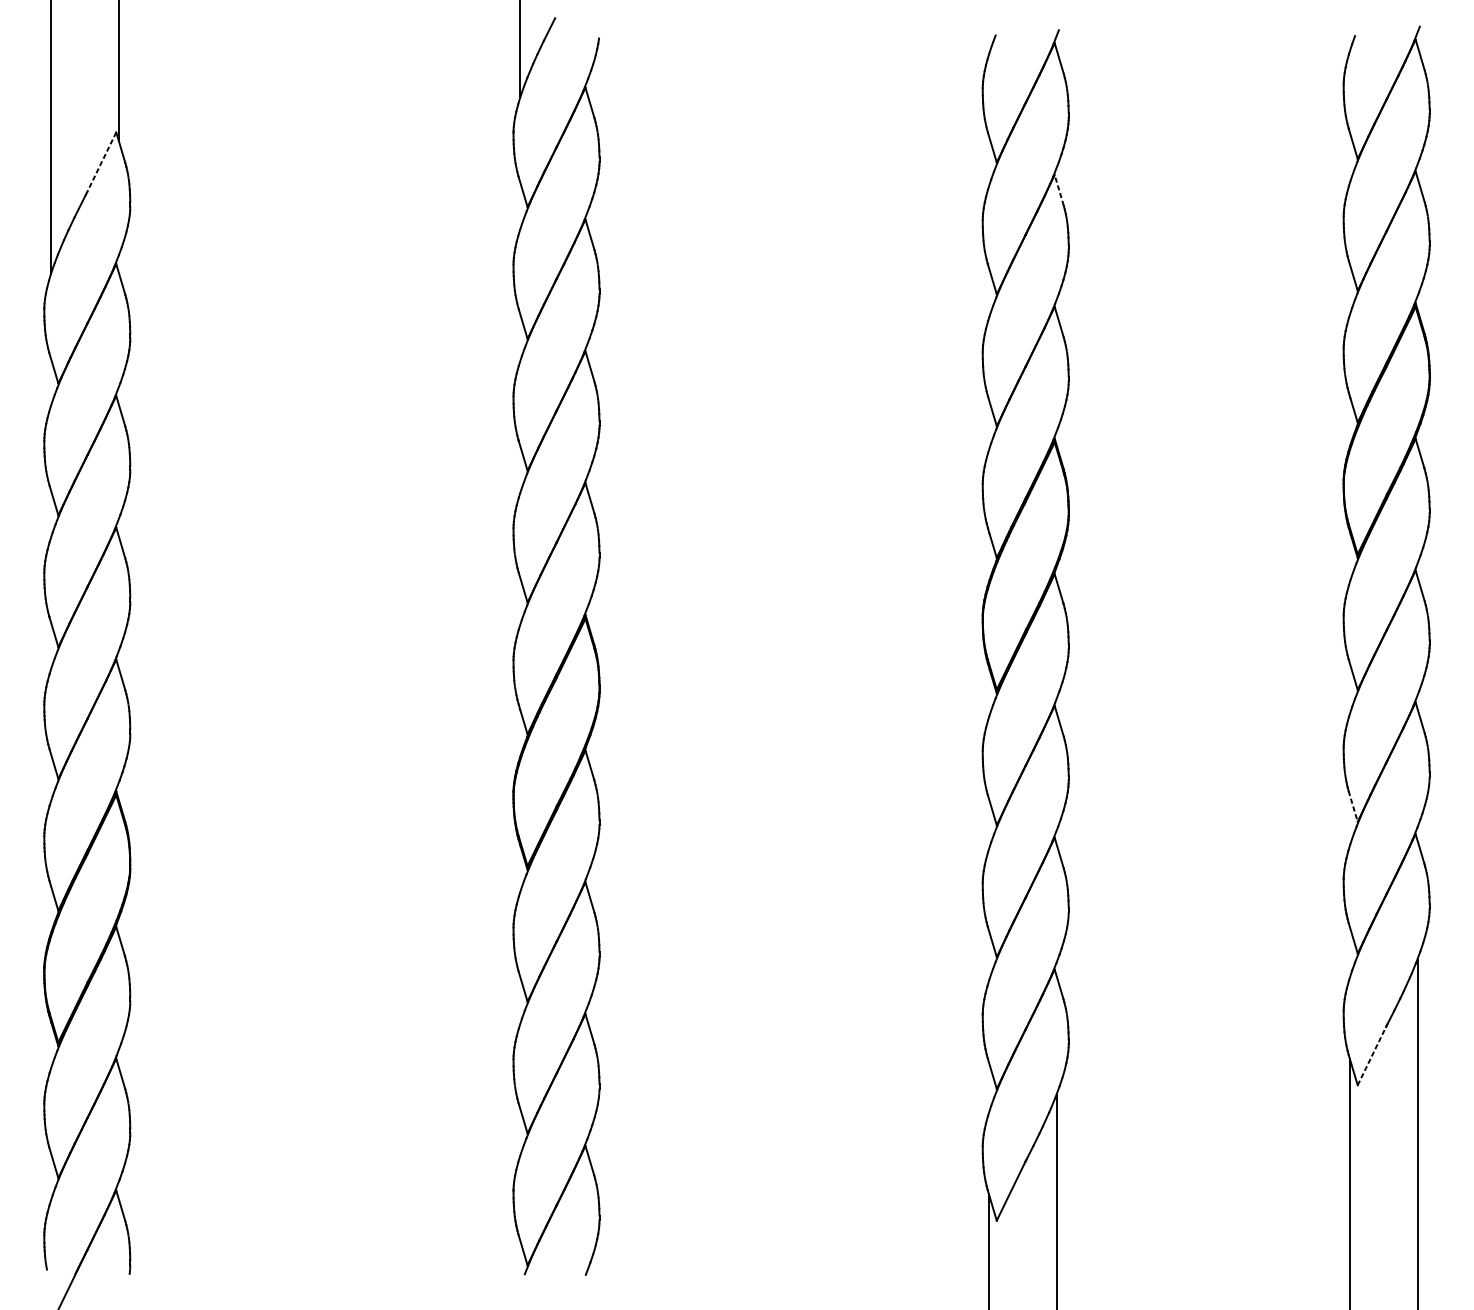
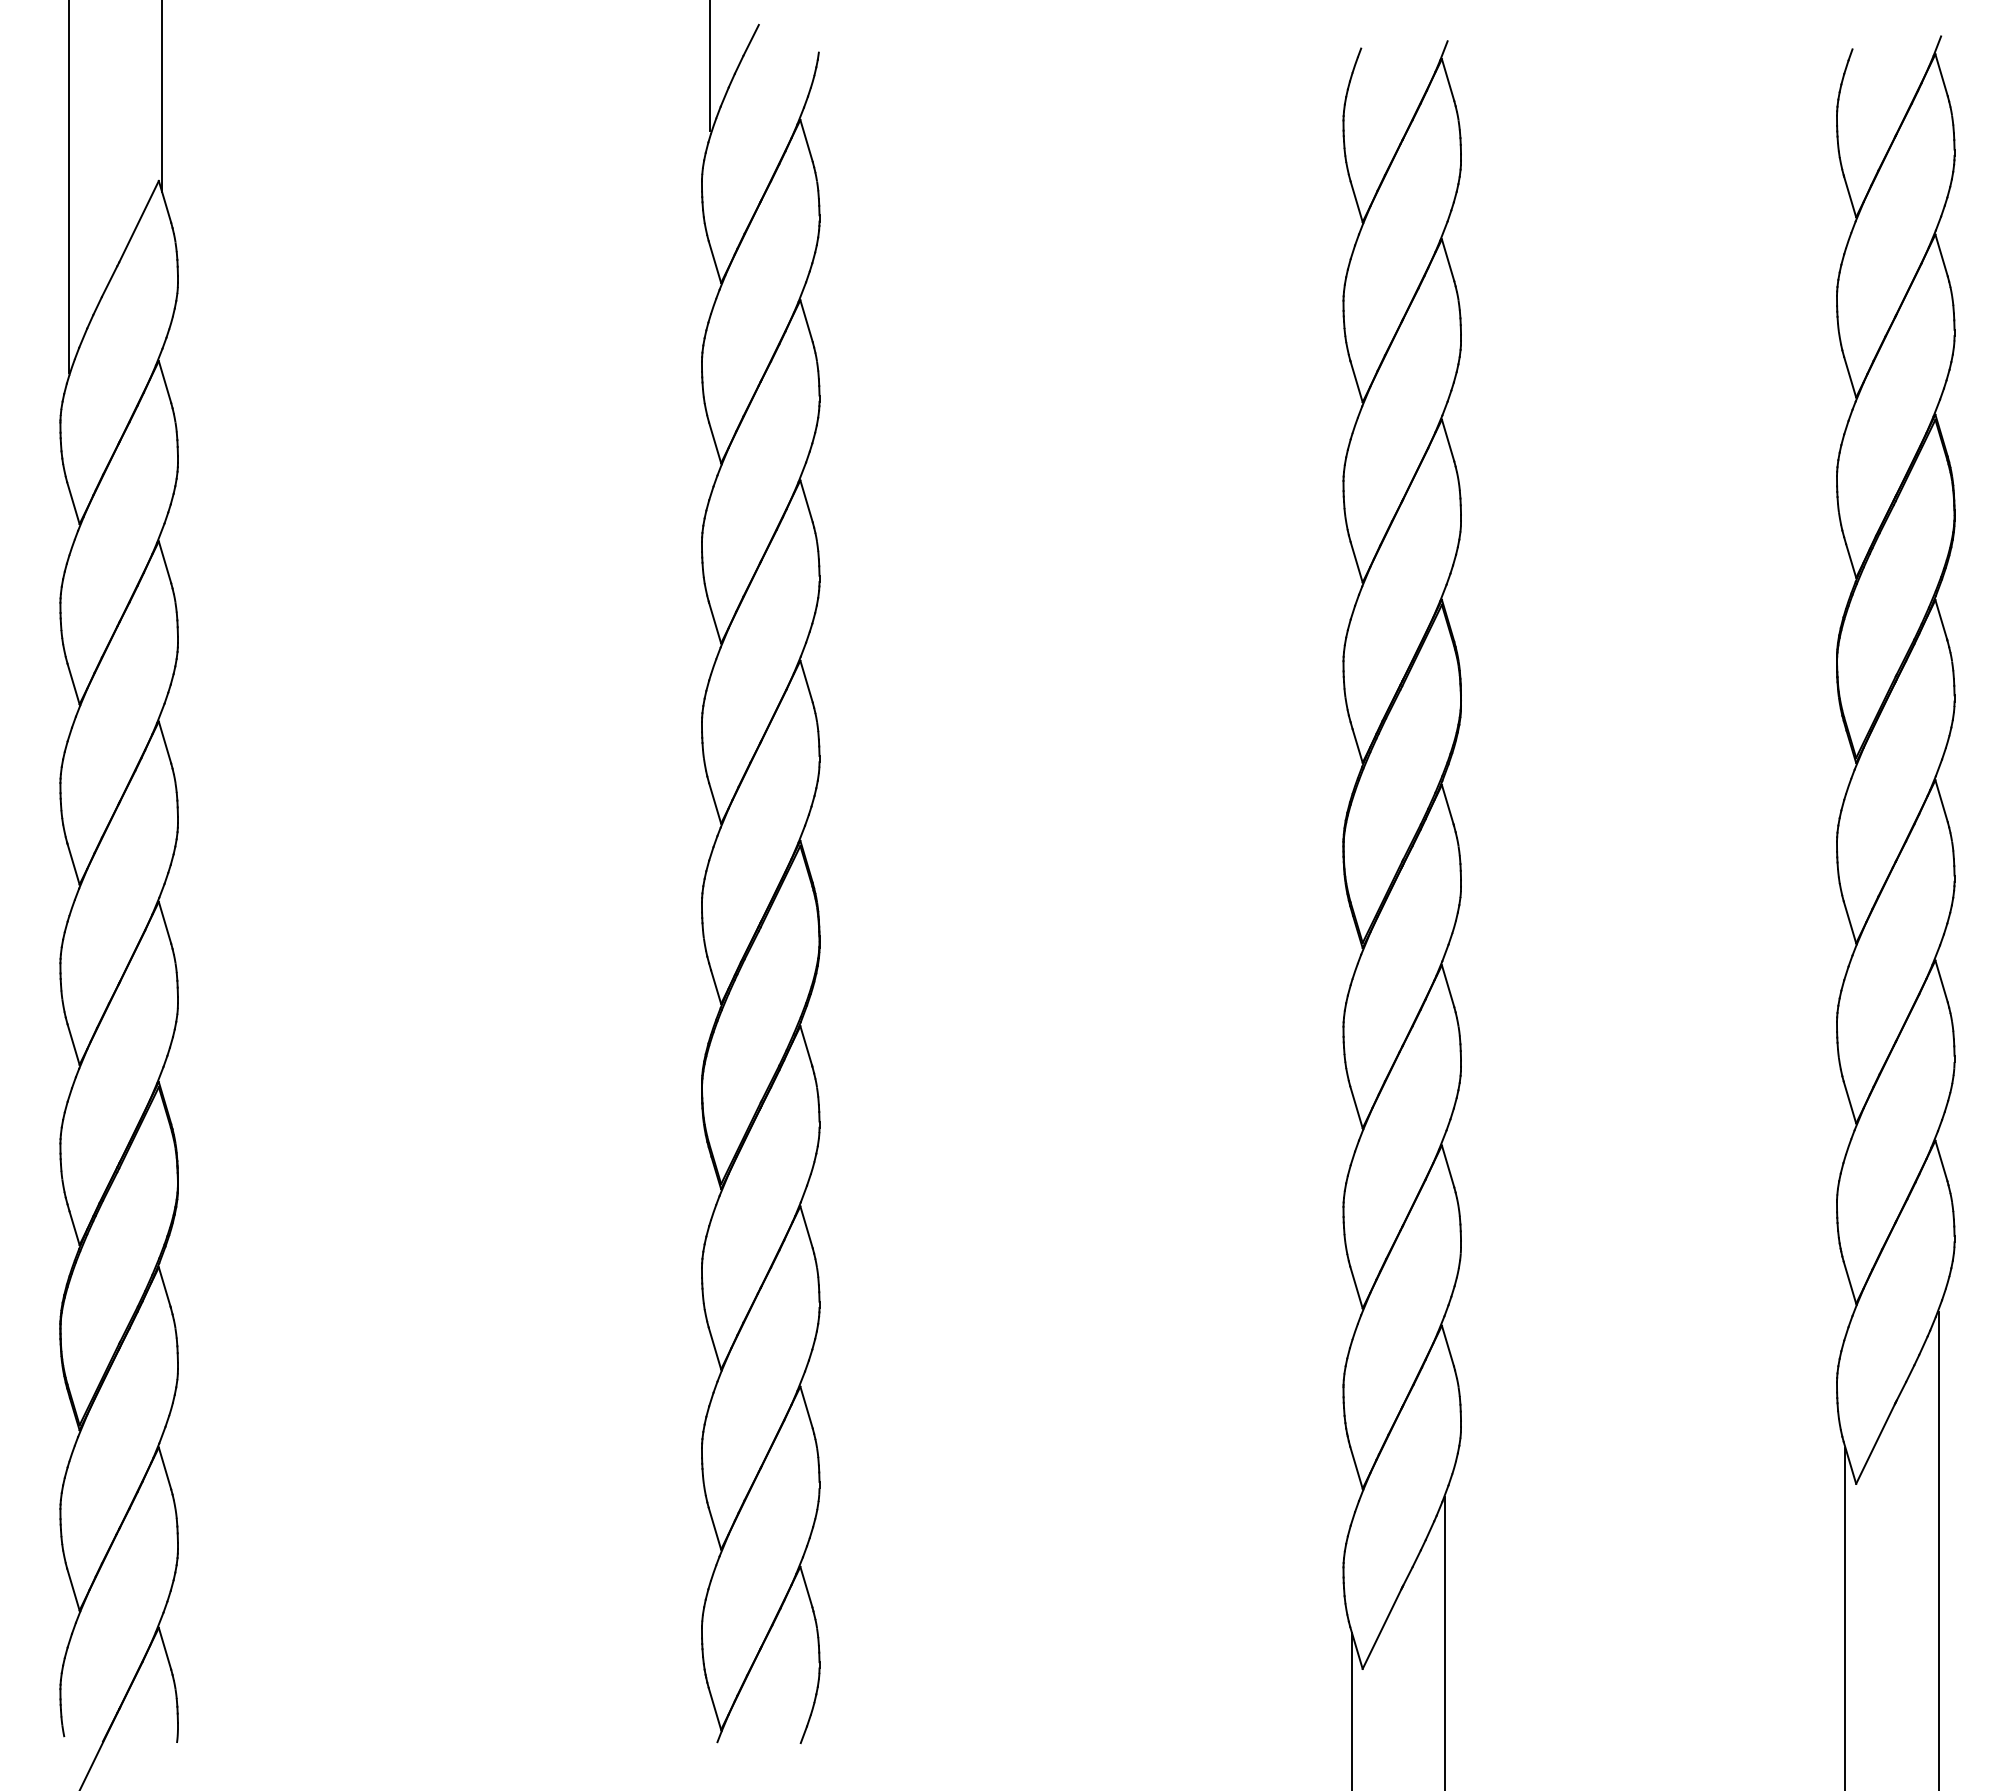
line: (101, 162) -> (138, 222), dashed -> solid
line: (1059, 190) -> (1448, 260), dashed -> solid
line: (1352, 806) -> (1849, 1102), dashed -> solid
line: (1372, 1055) -> (1876, 1442), dashed -> solid

